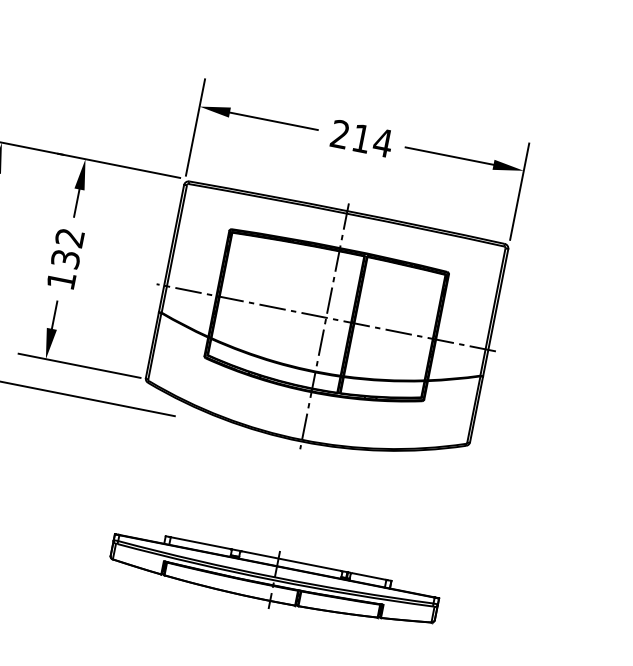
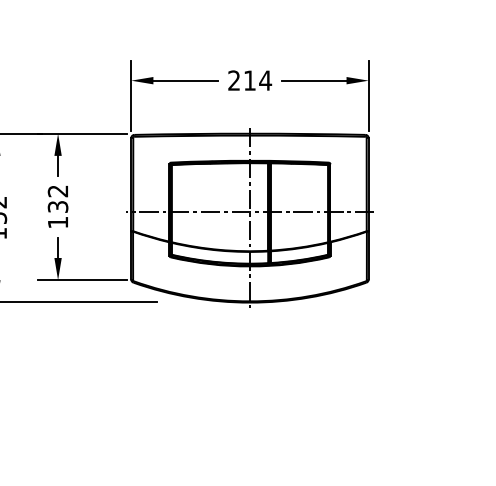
part: (273, 579) -> (249, 403), removed

